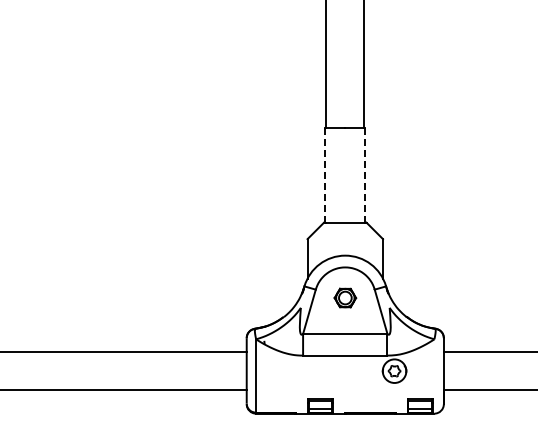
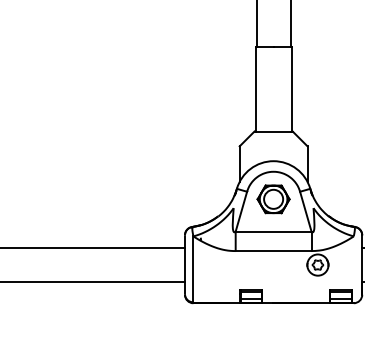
line: (365, 174) -> (291, 88), dashed -> solid
line: (325, 175) -> (255, 89), dashed -> solid
part: (345, 297) -> (273, 198), size x1.67

